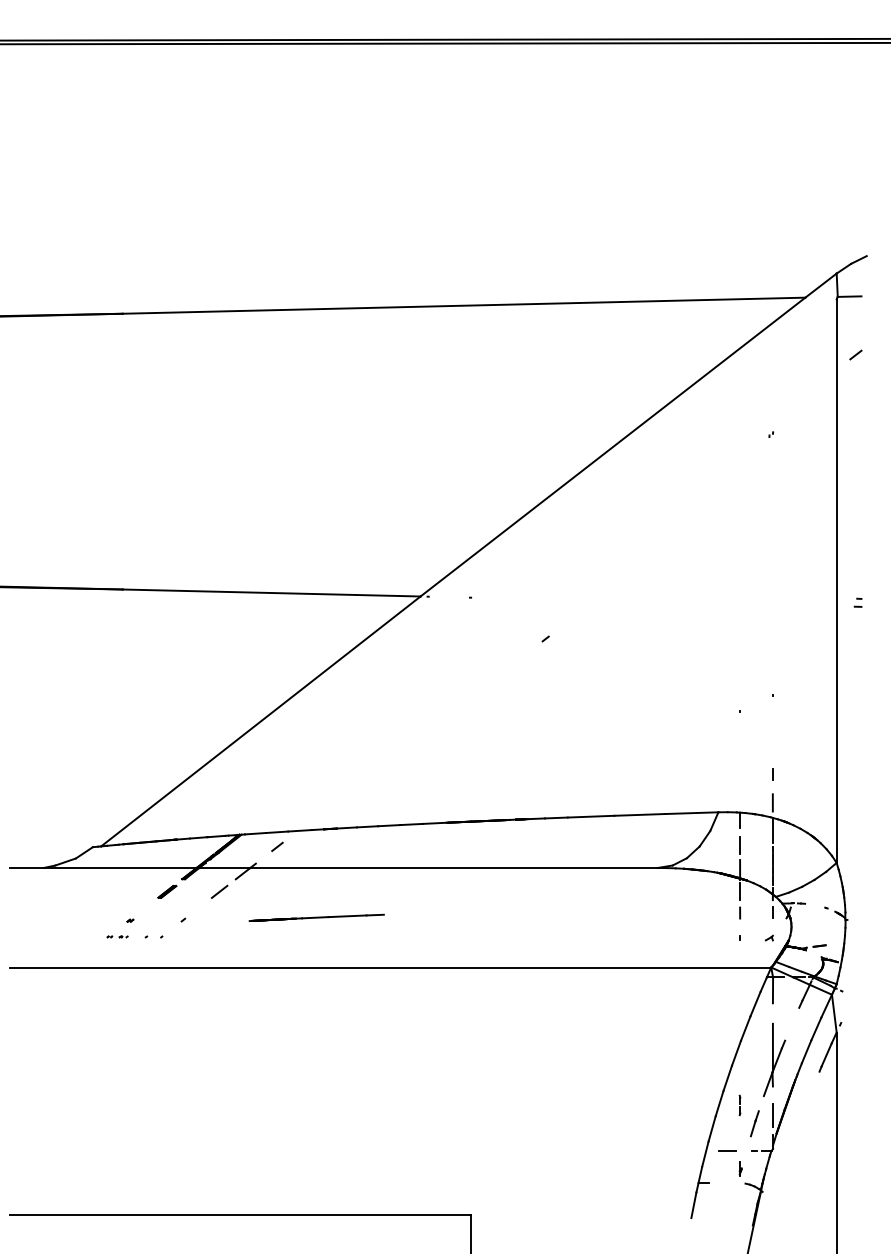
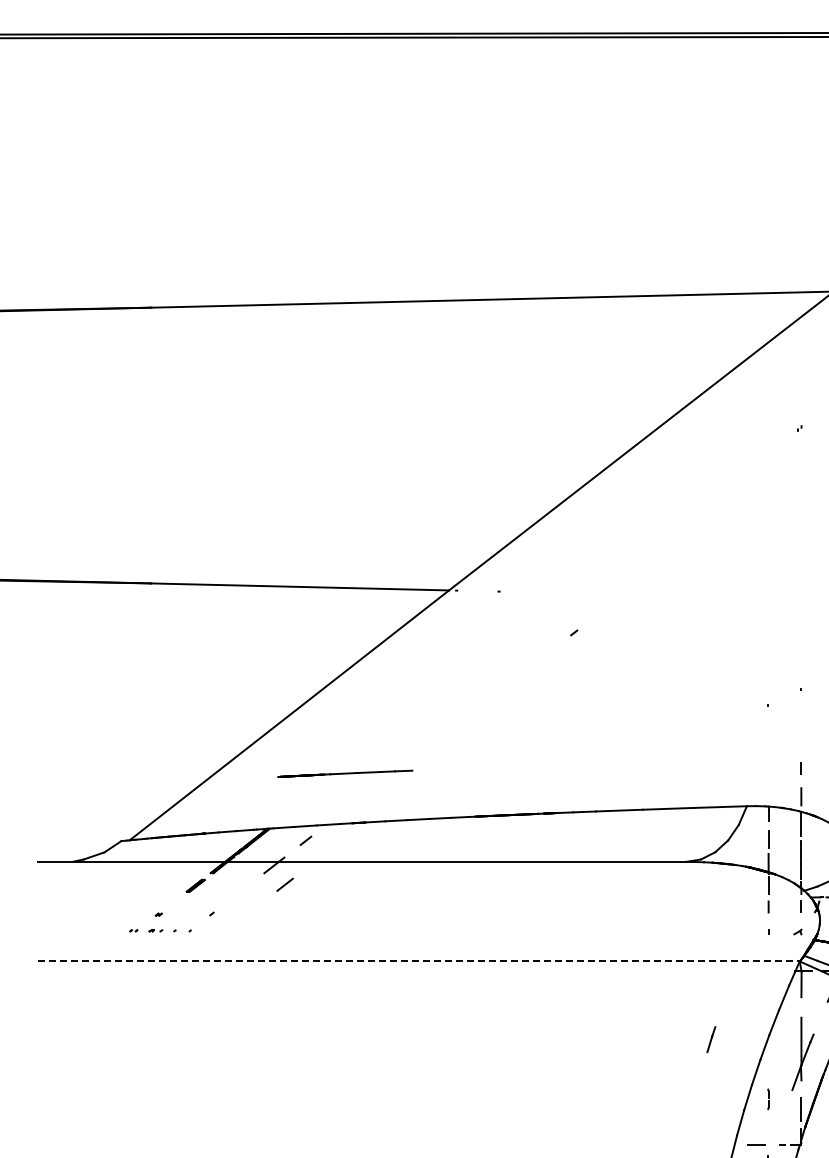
line: (219, 891) -> (285, 884), moved
line: (316, 917) -> (345, 773), moved
part: (117, 936) -> (146, 930), size x1.6
line: (390, 967) -> (419, 961), solid -> dashed
line: (754, 1123) -> (711, 1039), moved

